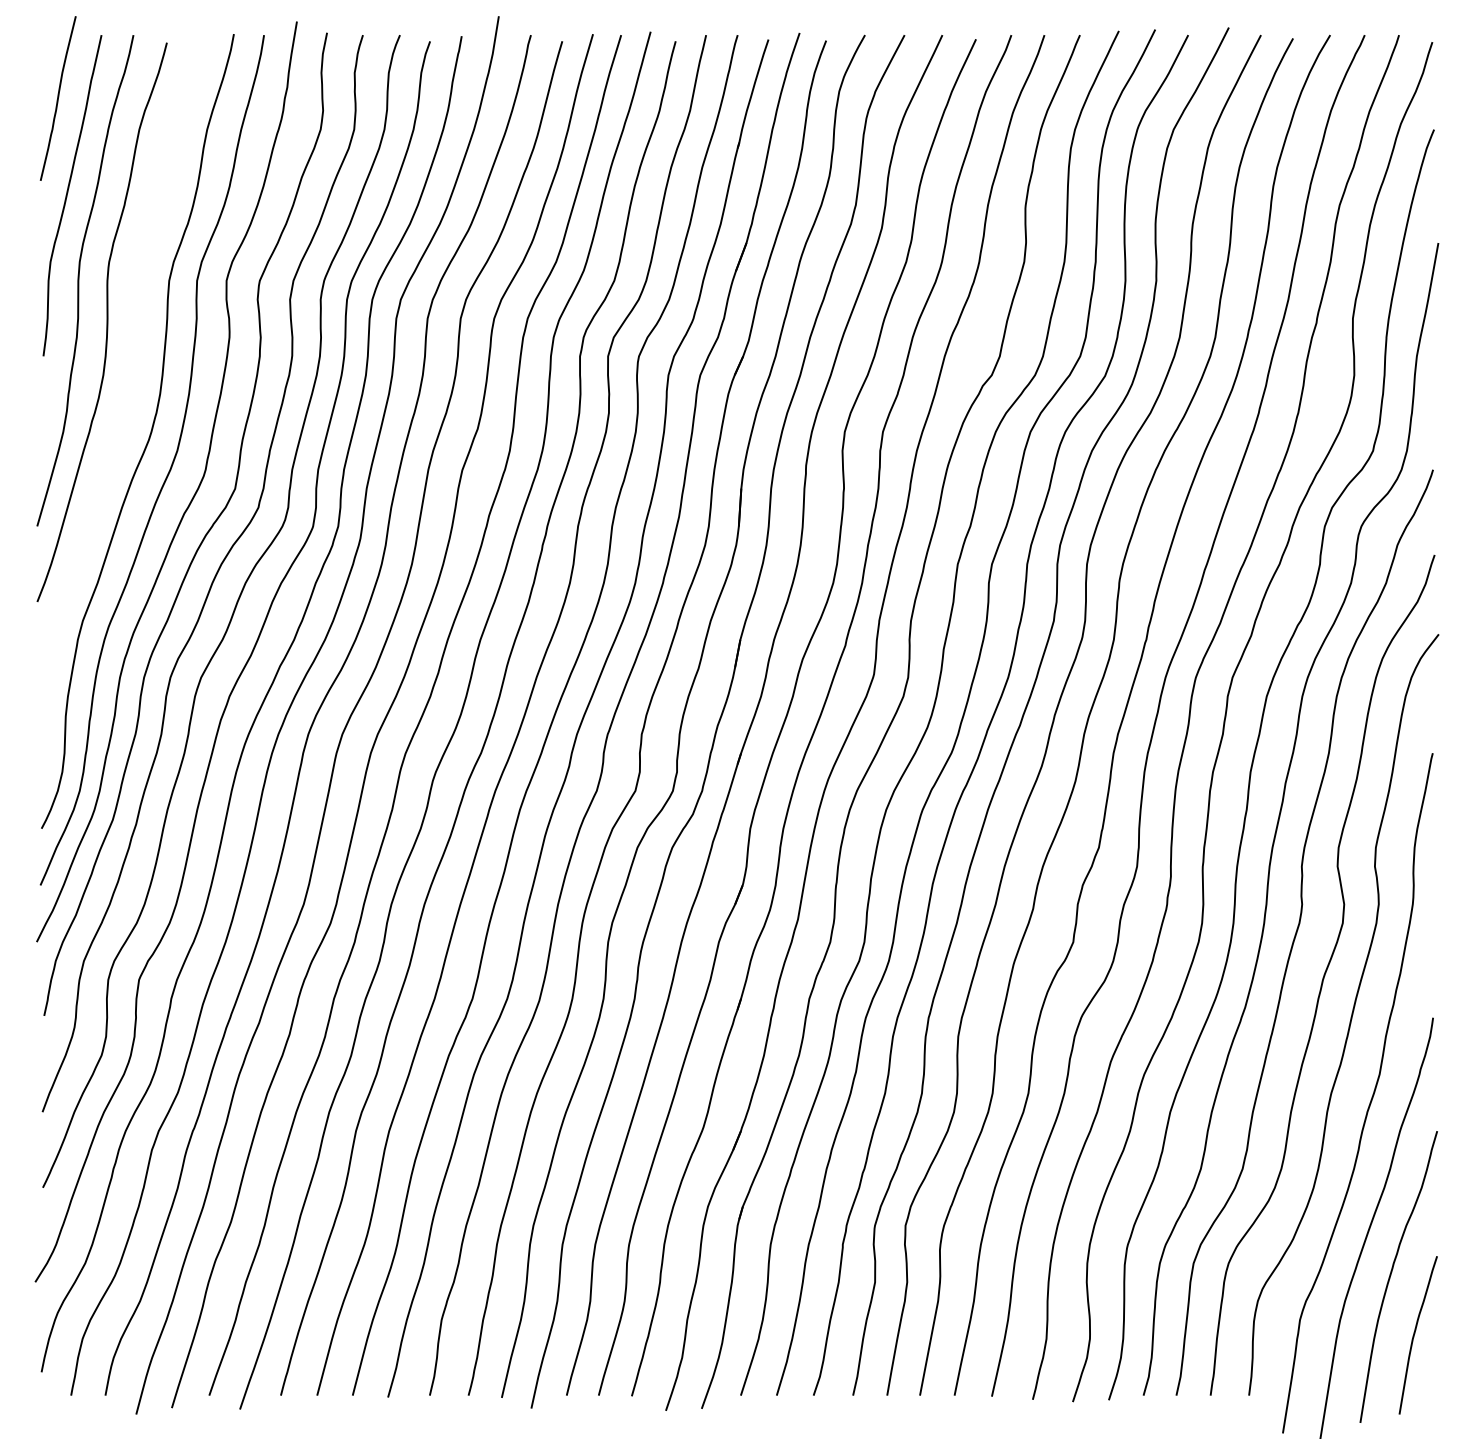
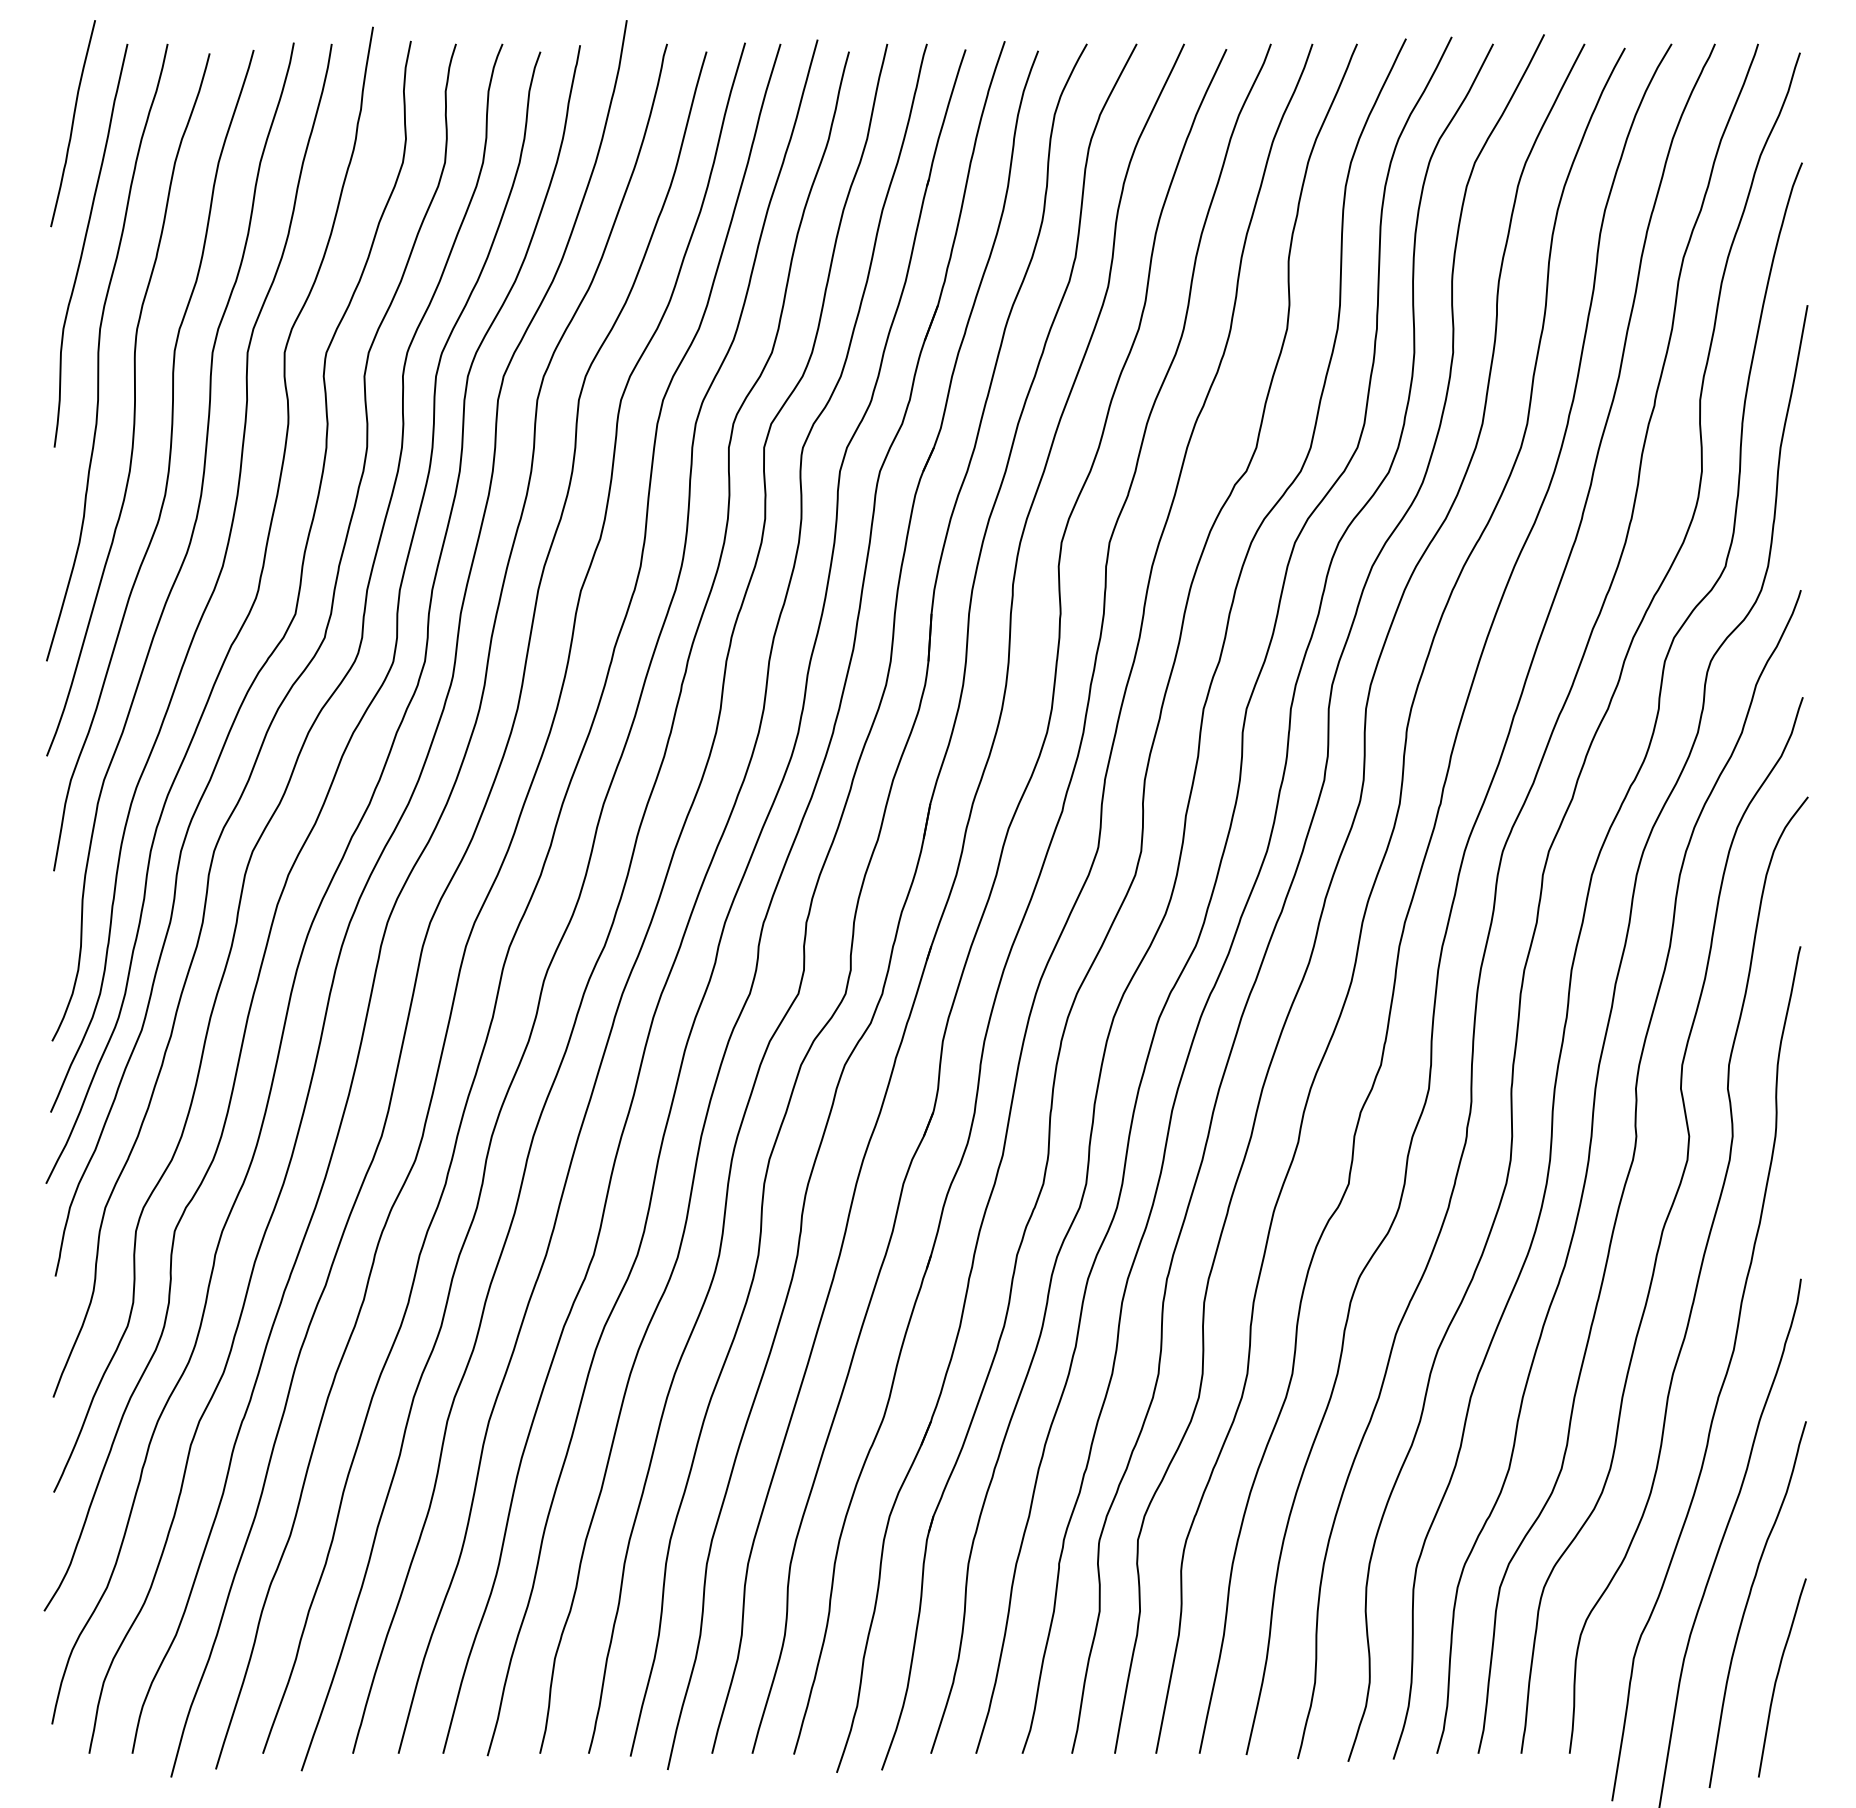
curve: (134, 366) -> (168, 460), added

